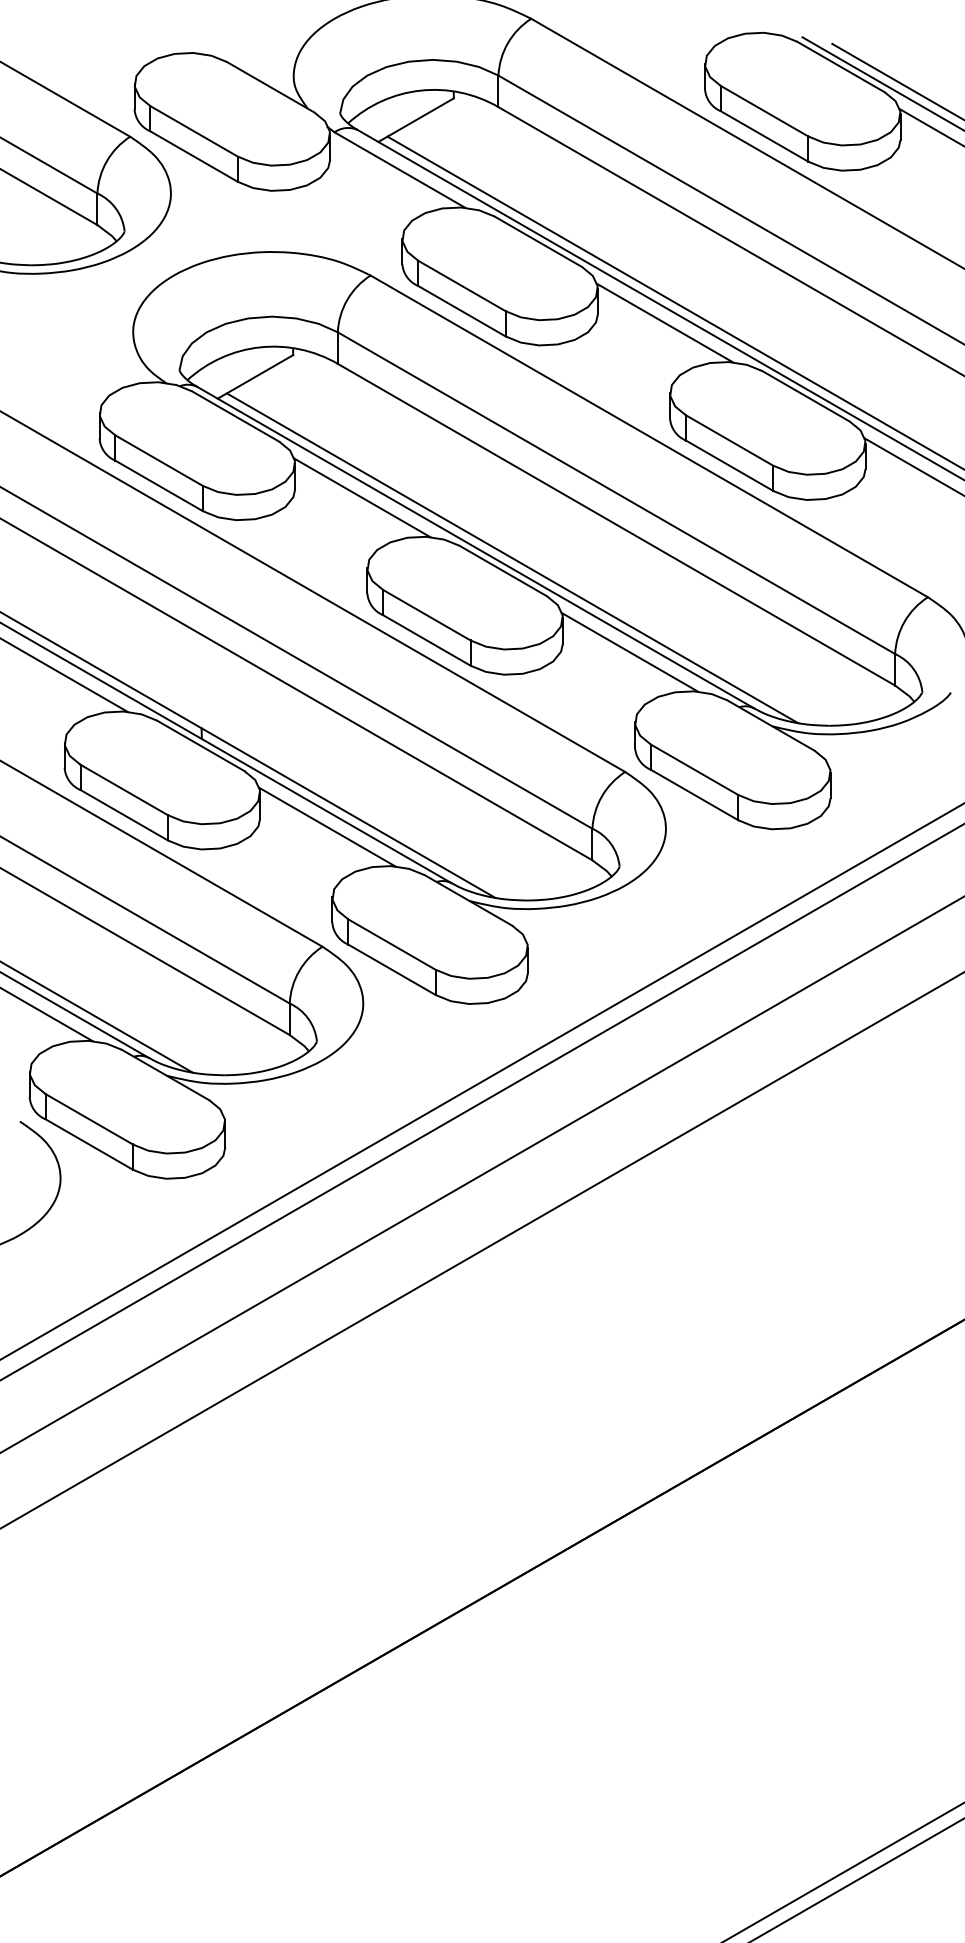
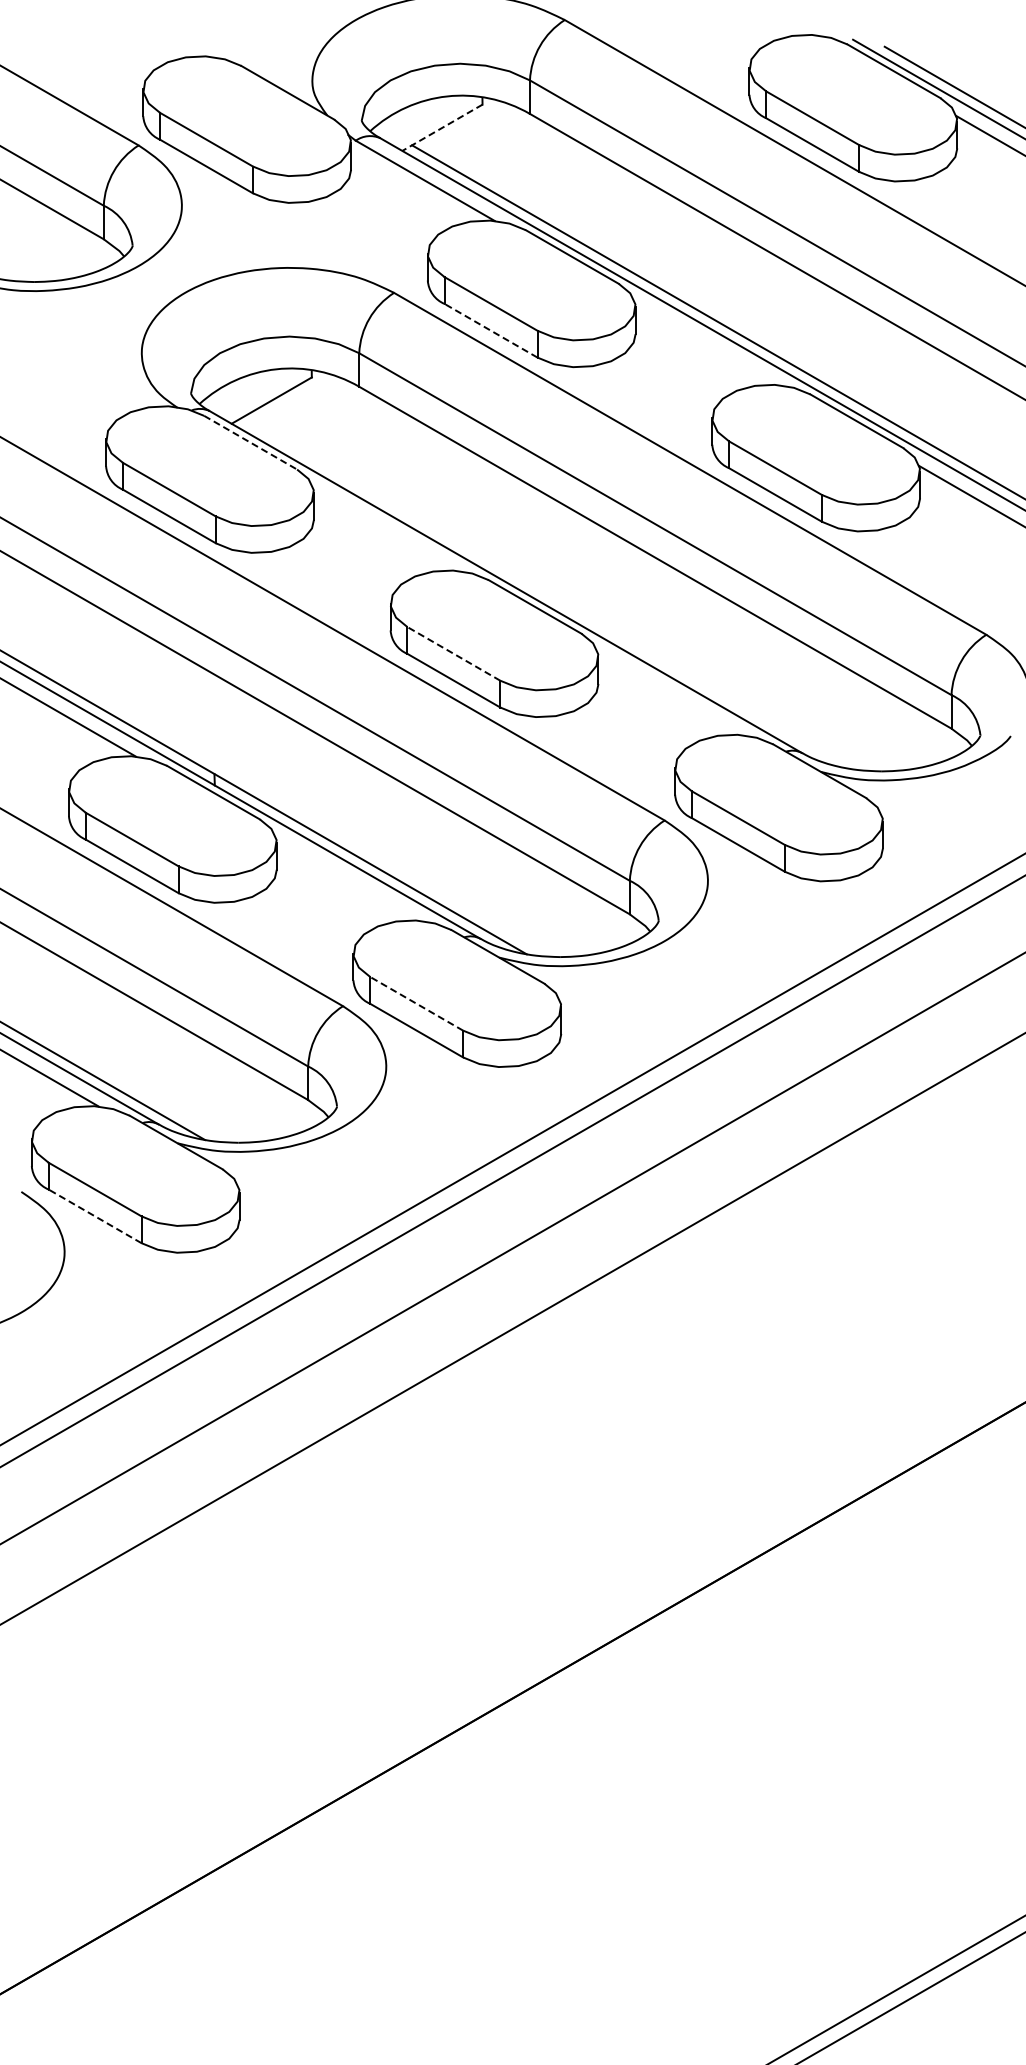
line: (416, 120) -> (442, 128), solid -> dashed
line: (462, 310) -> (491, 330), solid -> dashed
line: (664, 323) -> (706, 343), removed
line: (235, 416) -> (250, 442), solid -> dashed
line: (362, 497) -> (385, 528), removed
line: (512, 558) -> (544, 593), removed
line: (426, 614) -> (453, 653), solid -> dashed
line: (629, 652) -> (669, 693), removed
line: (327, 826) -> (348, 878), removed
line: (391, 944) -> (416, 1003), solid -> dashed
line: (89, 1144) -> (95, 1216), solid -> dashed

